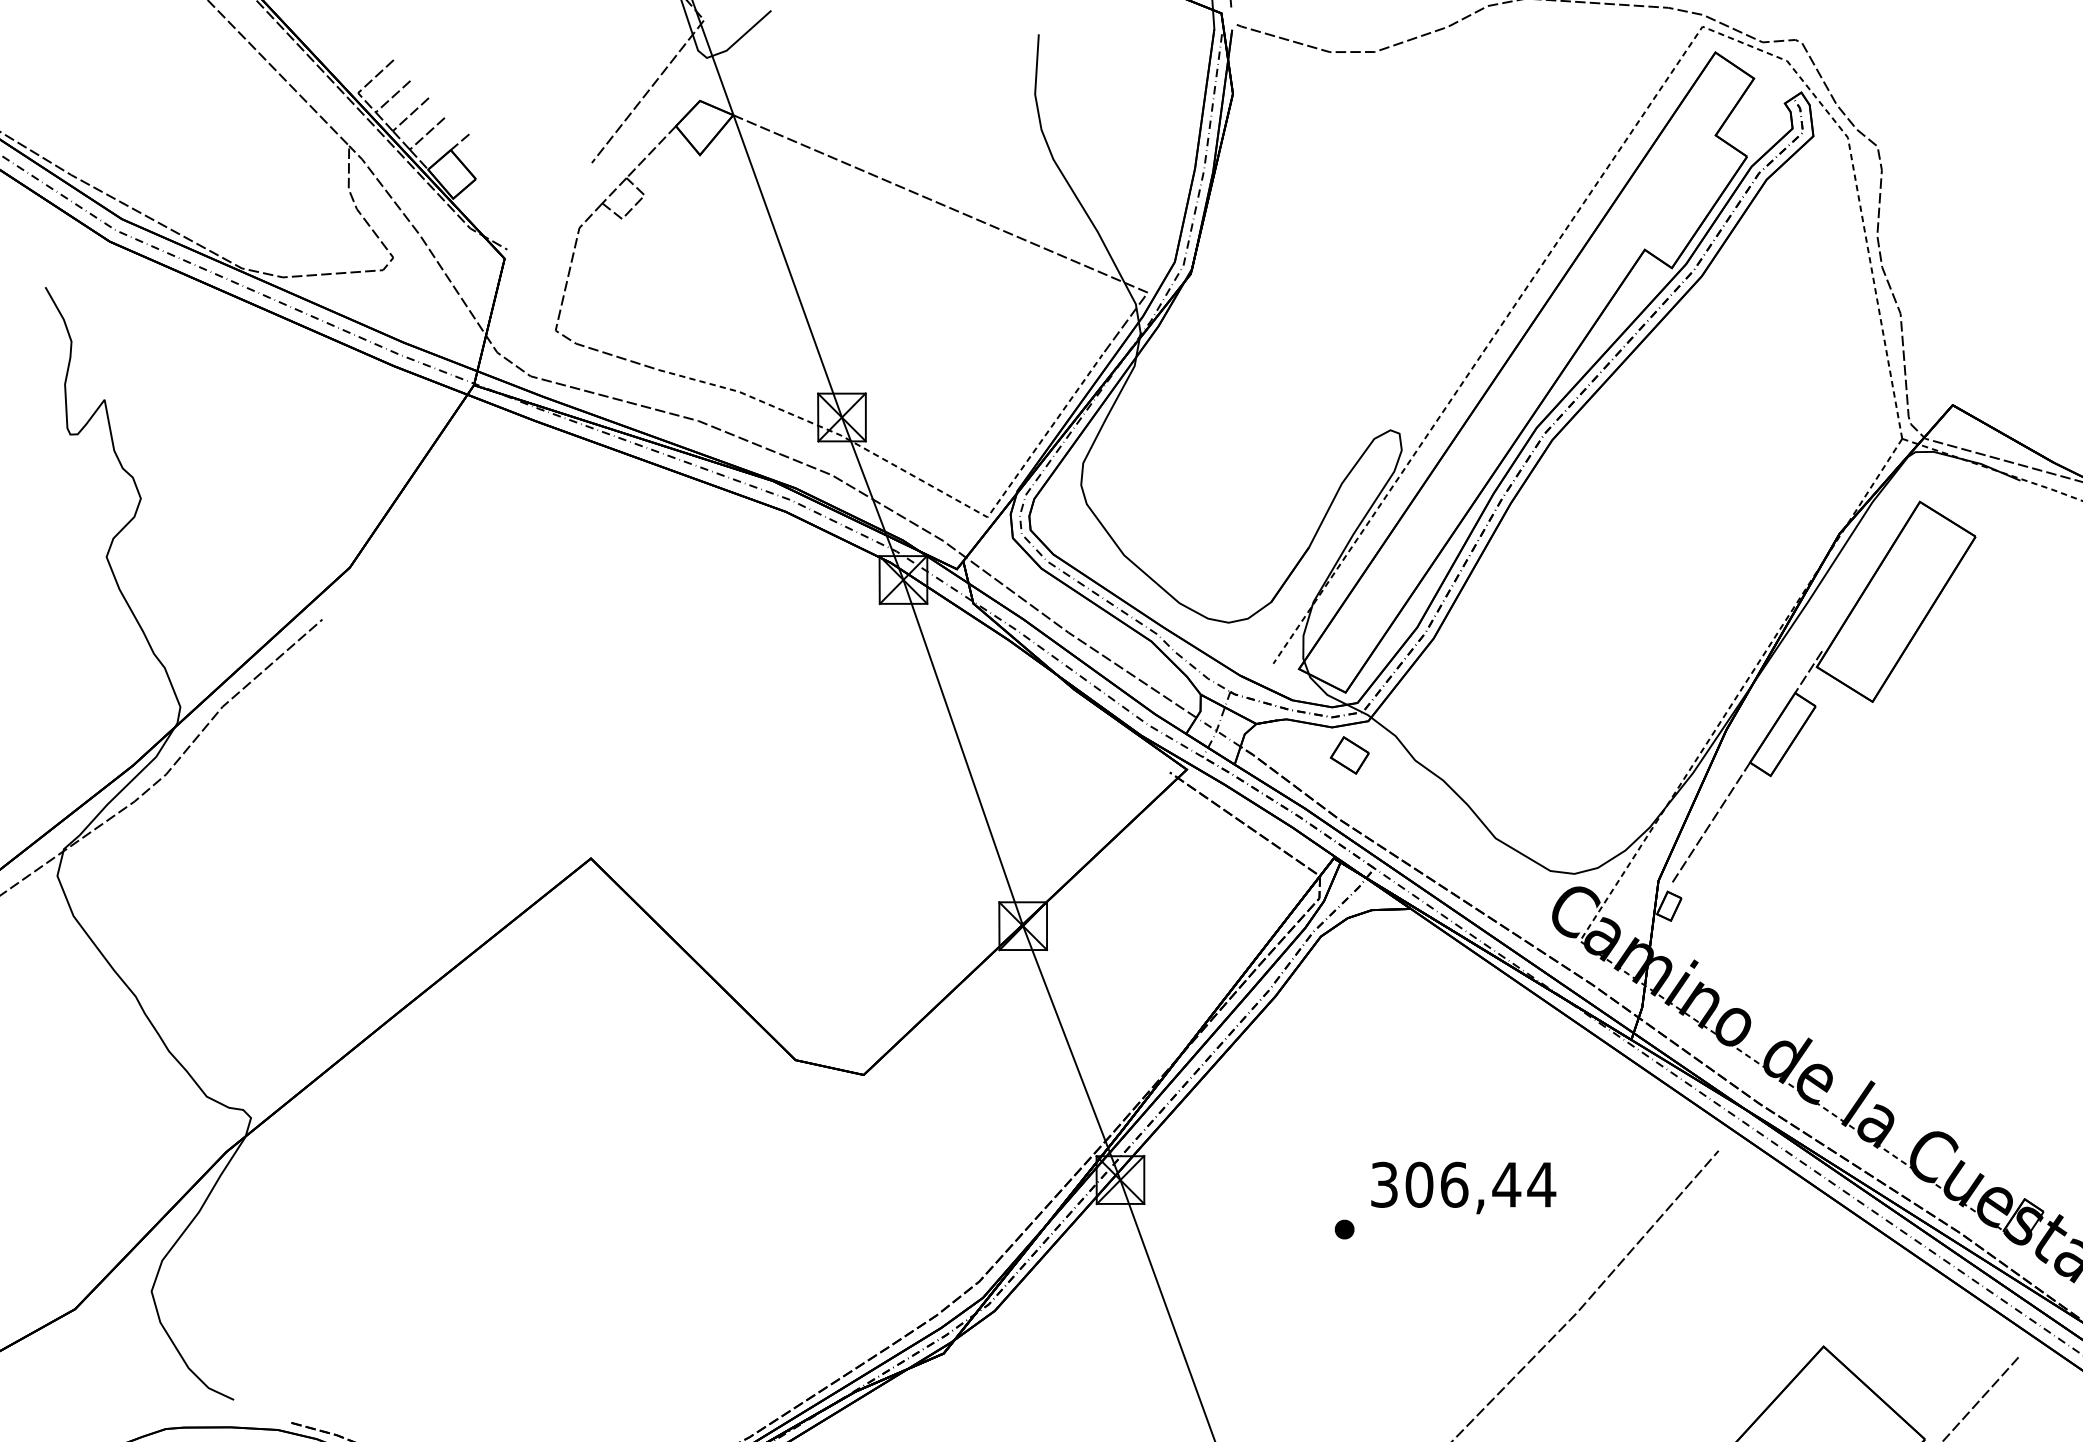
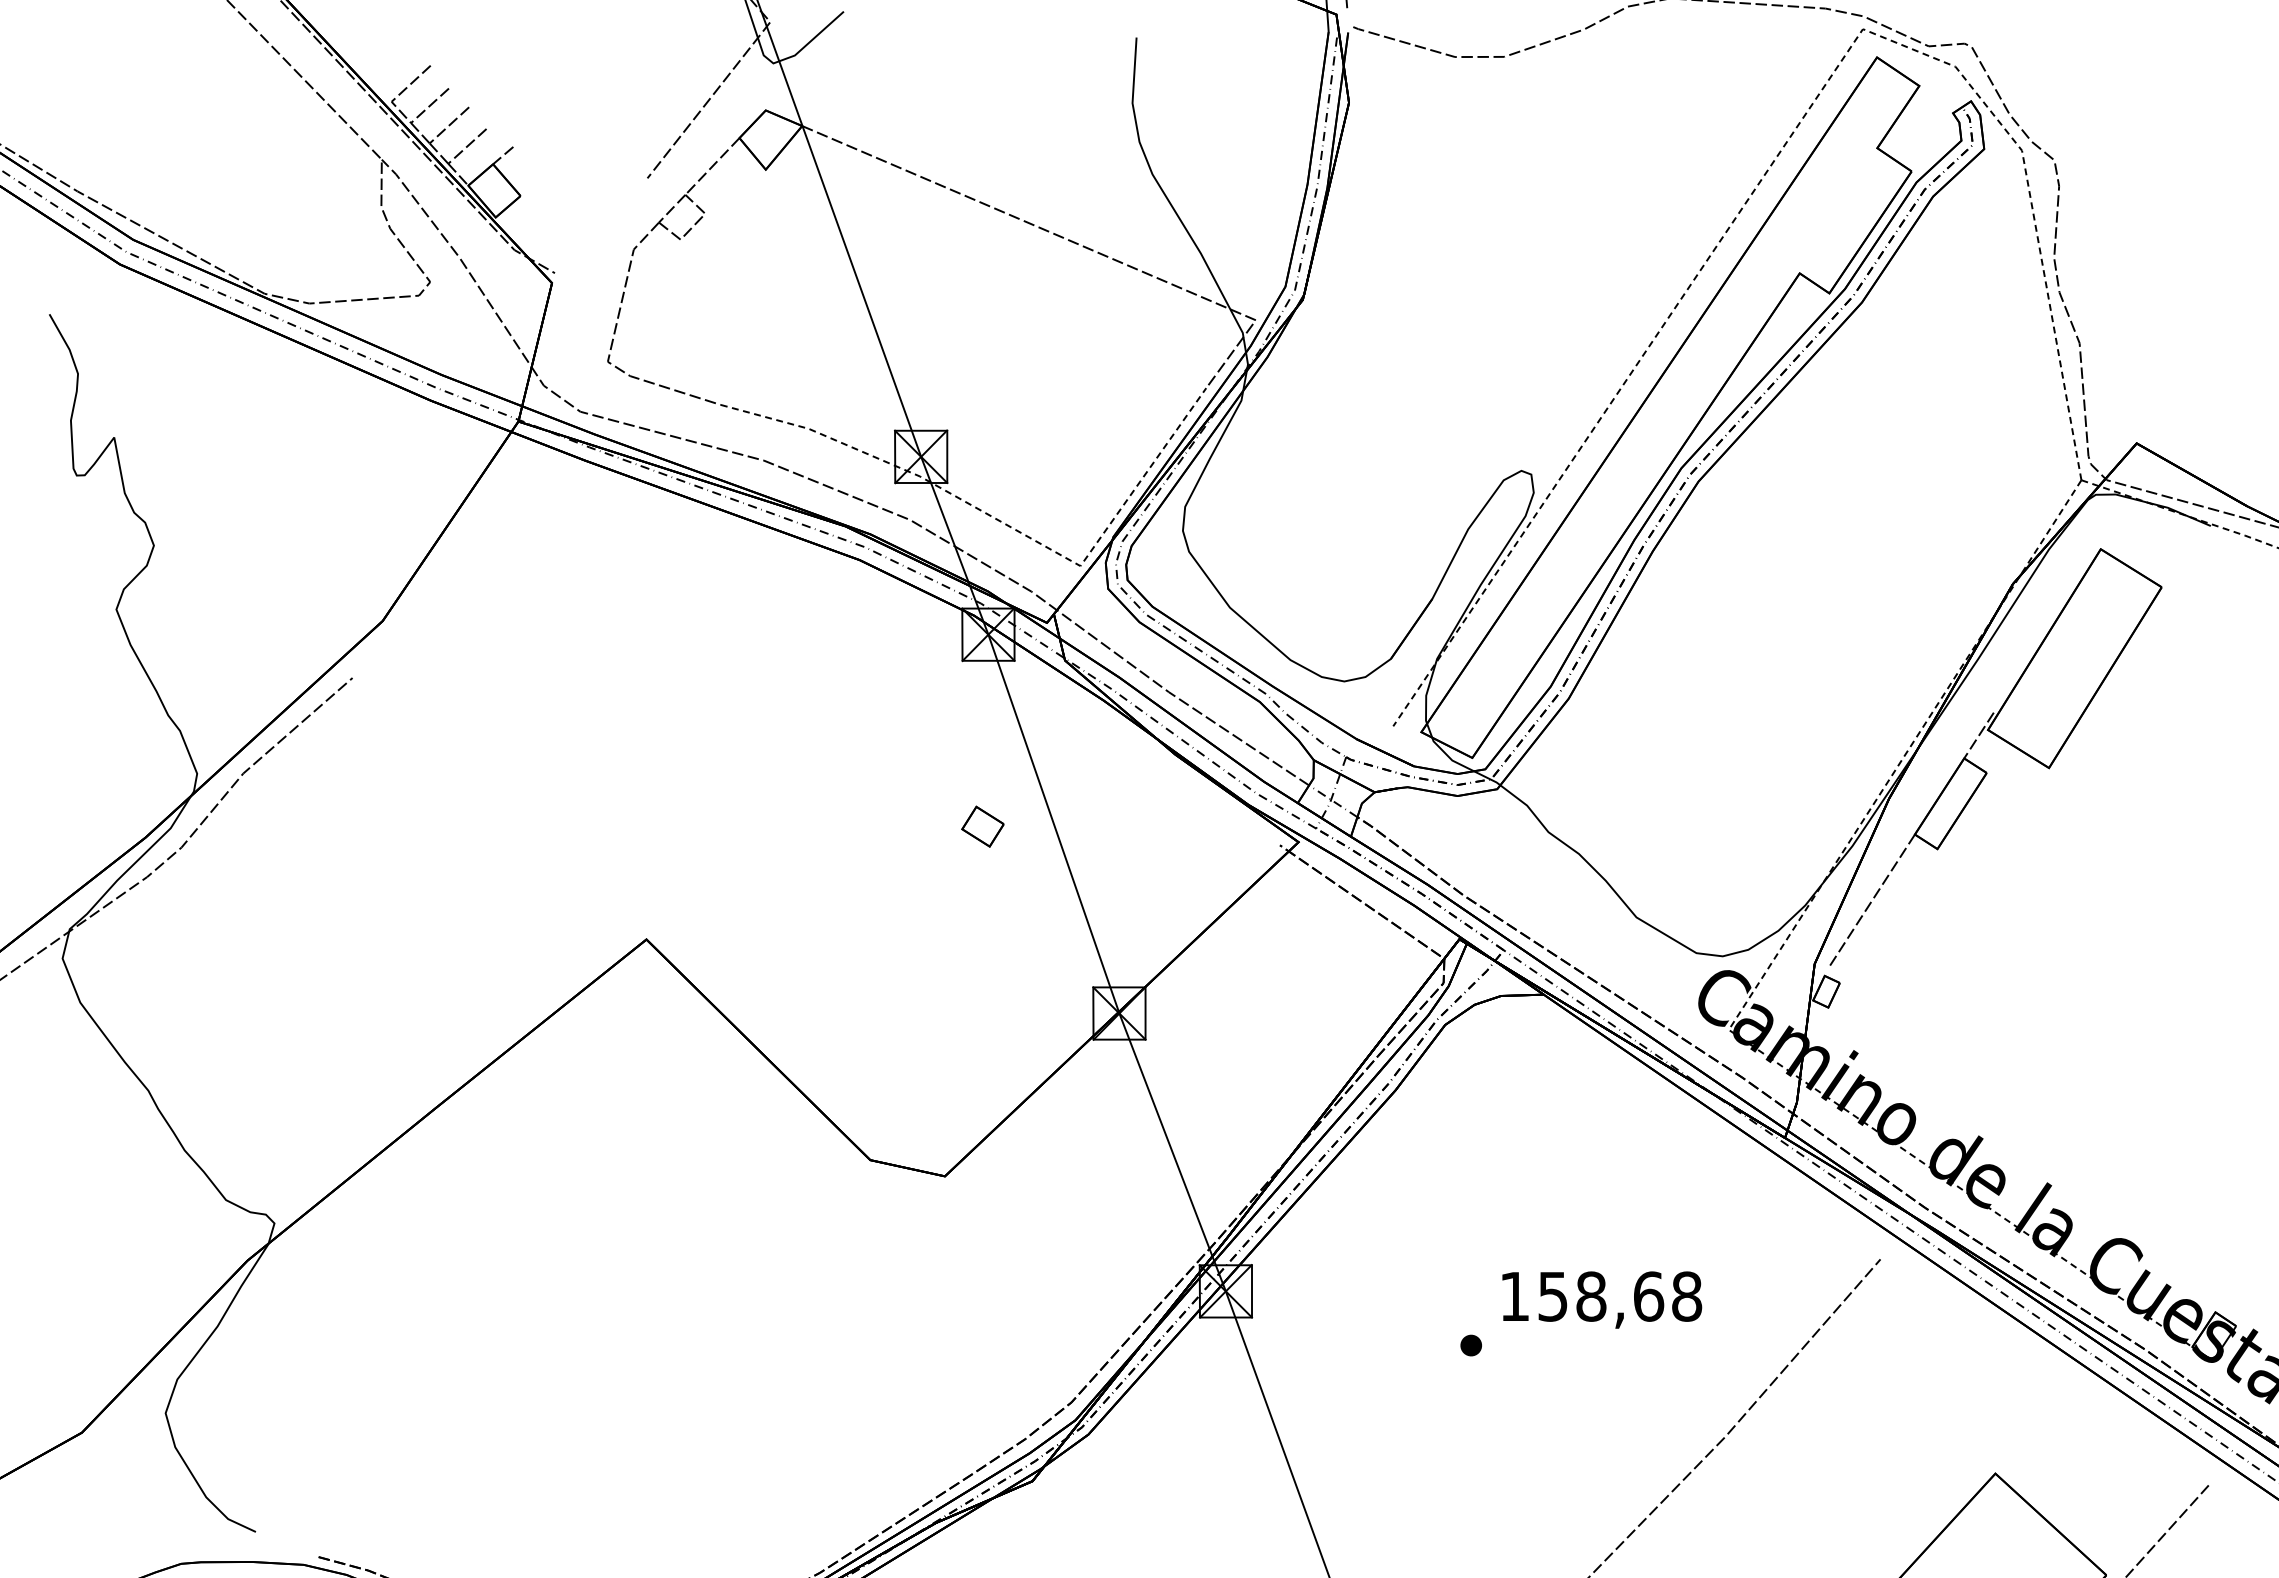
part: (1349, 755) -> (982, 826), moved
text: (1463, 1184) -> (1601, 1296), 306,44 -> 158,68

